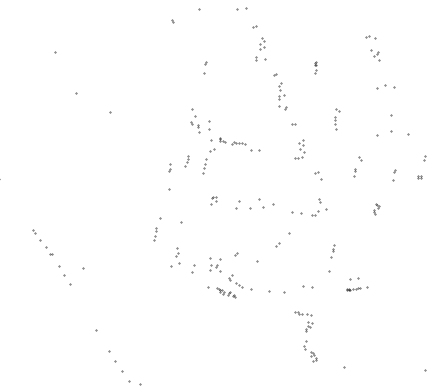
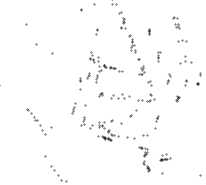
part: (393, 126) -> (185, 59), size x0.7
part: (58, 257) -> (39, 121), moved
part: (357, 285) -> (165, 157), moved

